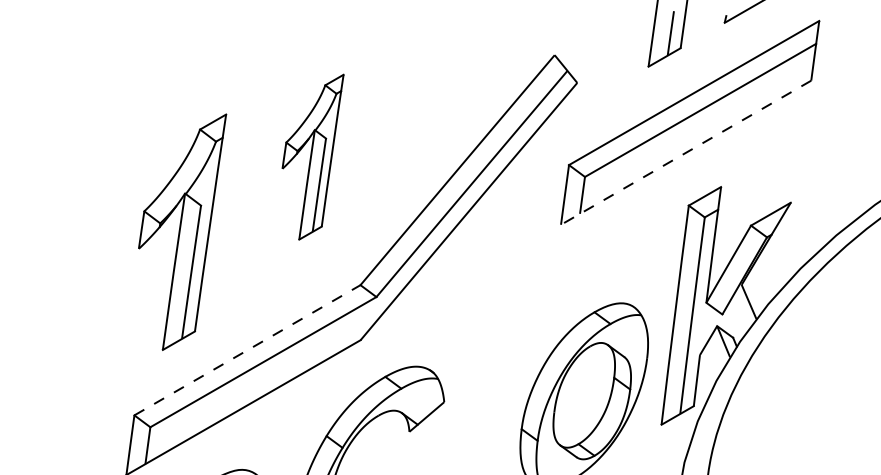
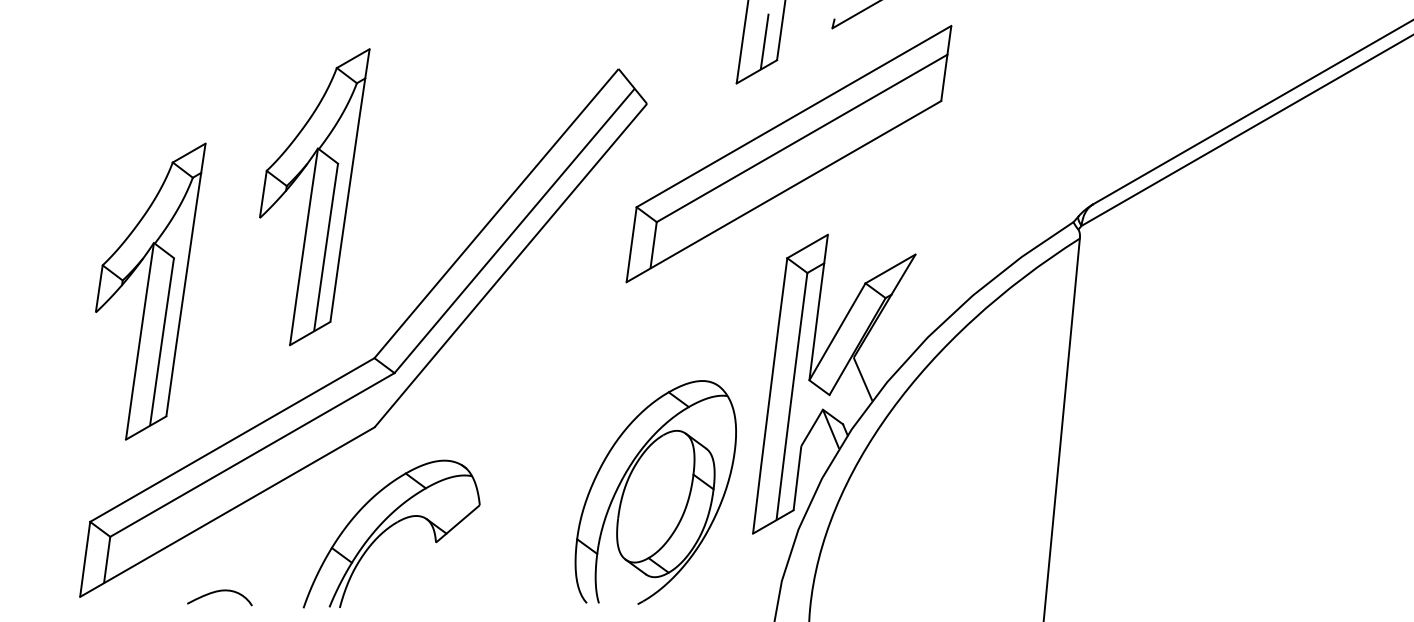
line: (685, 152) -> (783, 191), dashed -> solid
part: (312, 157) -> (314, 197), size x1.43
line: (247, 349) -> (232, 439), dashed -> solid

